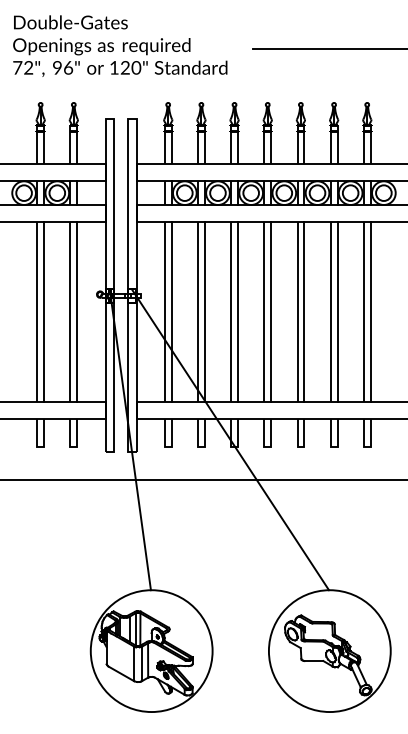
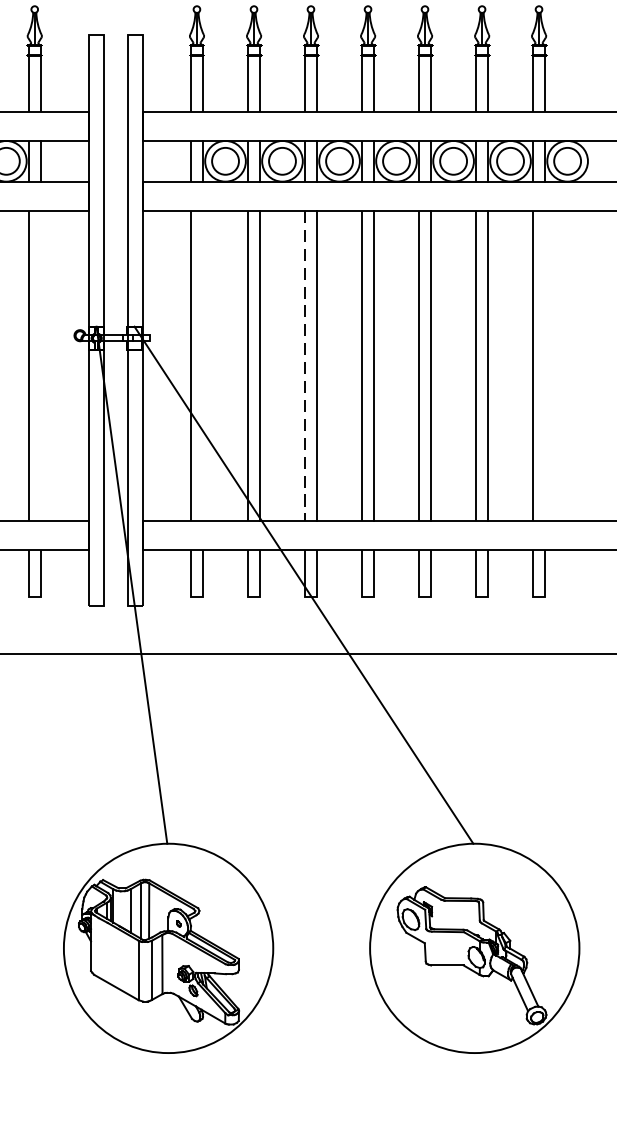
line: (77, 312) -> (41, 366), removed
line: (171, 312) -> (202, 366), removed
line: (231, 312) -> (305, 366), solid -> dashed
line: (370, 312) -> (544, 366), removed

